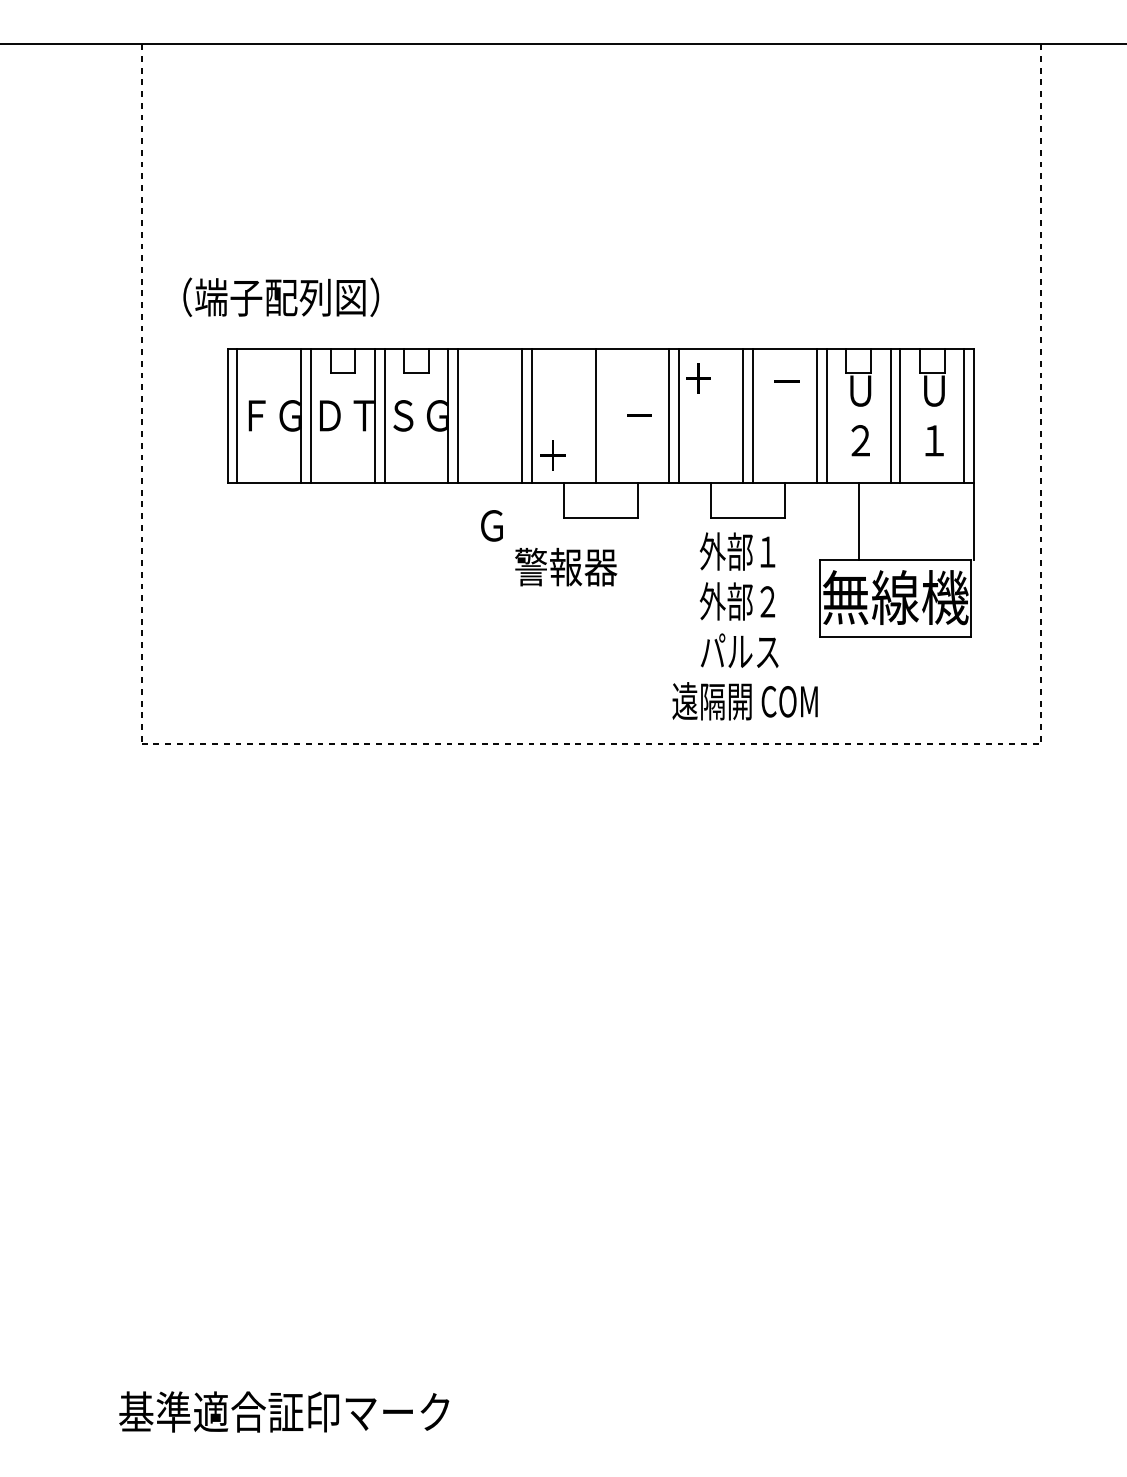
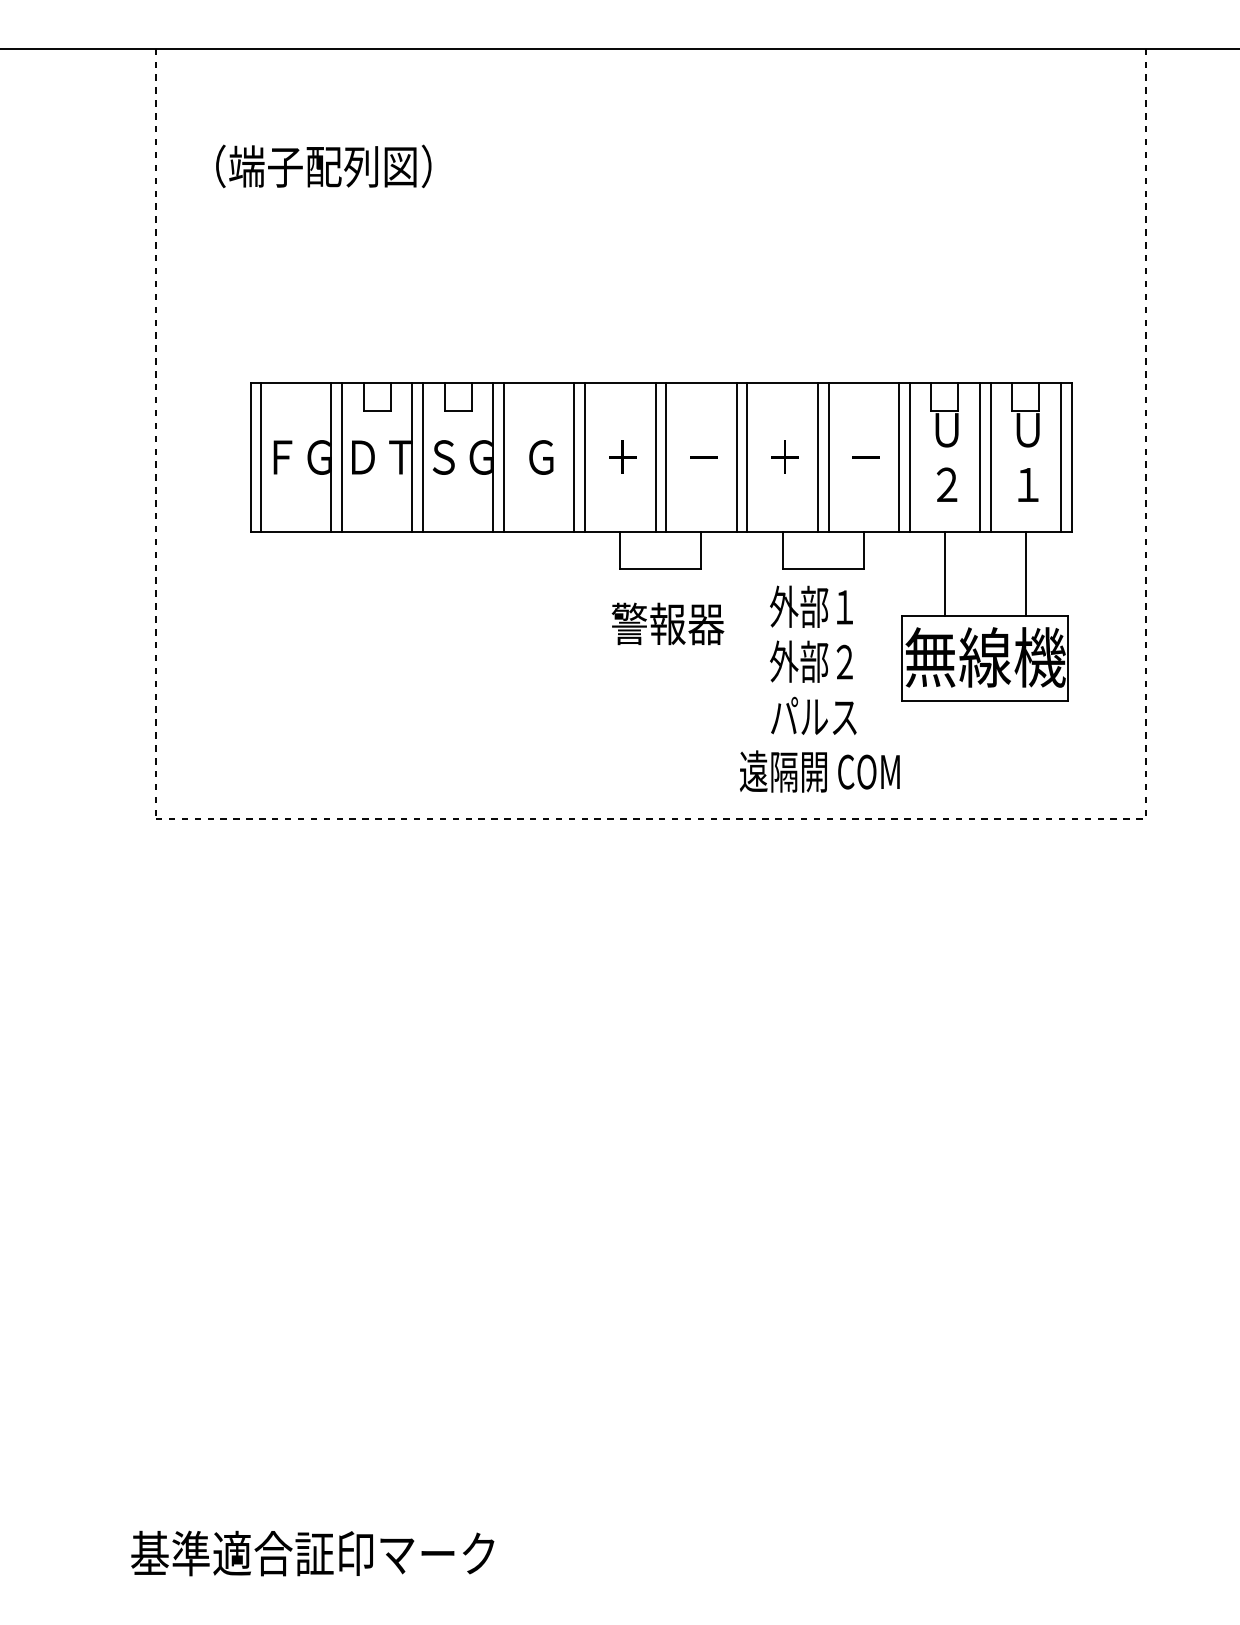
text: (281, 296) -> (324, 165), moved
text: (698, 378) -> (785, 457), moved
text: (786, 381) -> (865, 457), moved
line: (605, 415) -> (666, 457), added
text: (552, 455) -> (622, 457), moved
line: (974, 521) -> (1026, 573), moved
text: (491, 525) -> (540, 457), moved
text: (566, 566) -> (668, 623), moved

